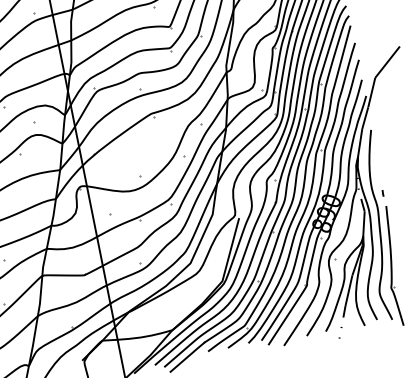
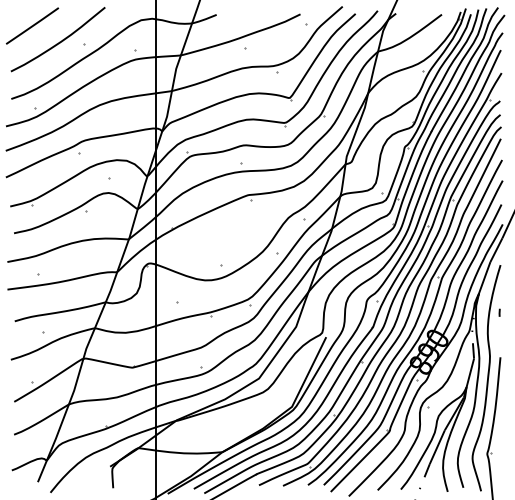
line: (382, 193) -> (499, 312), moved

